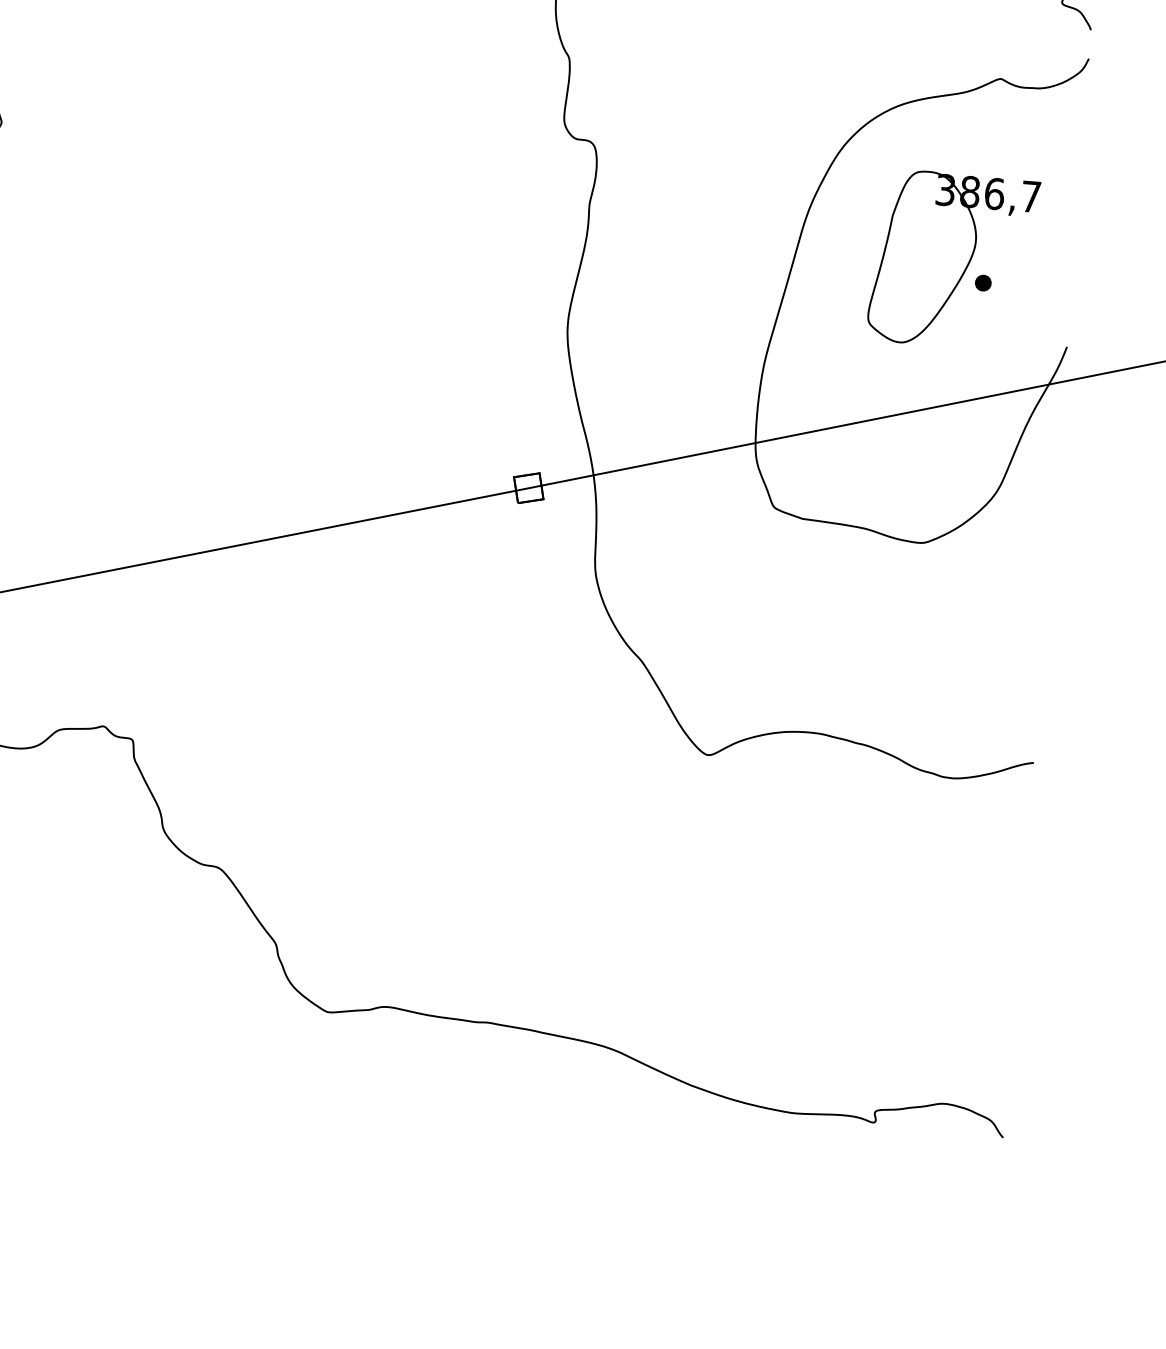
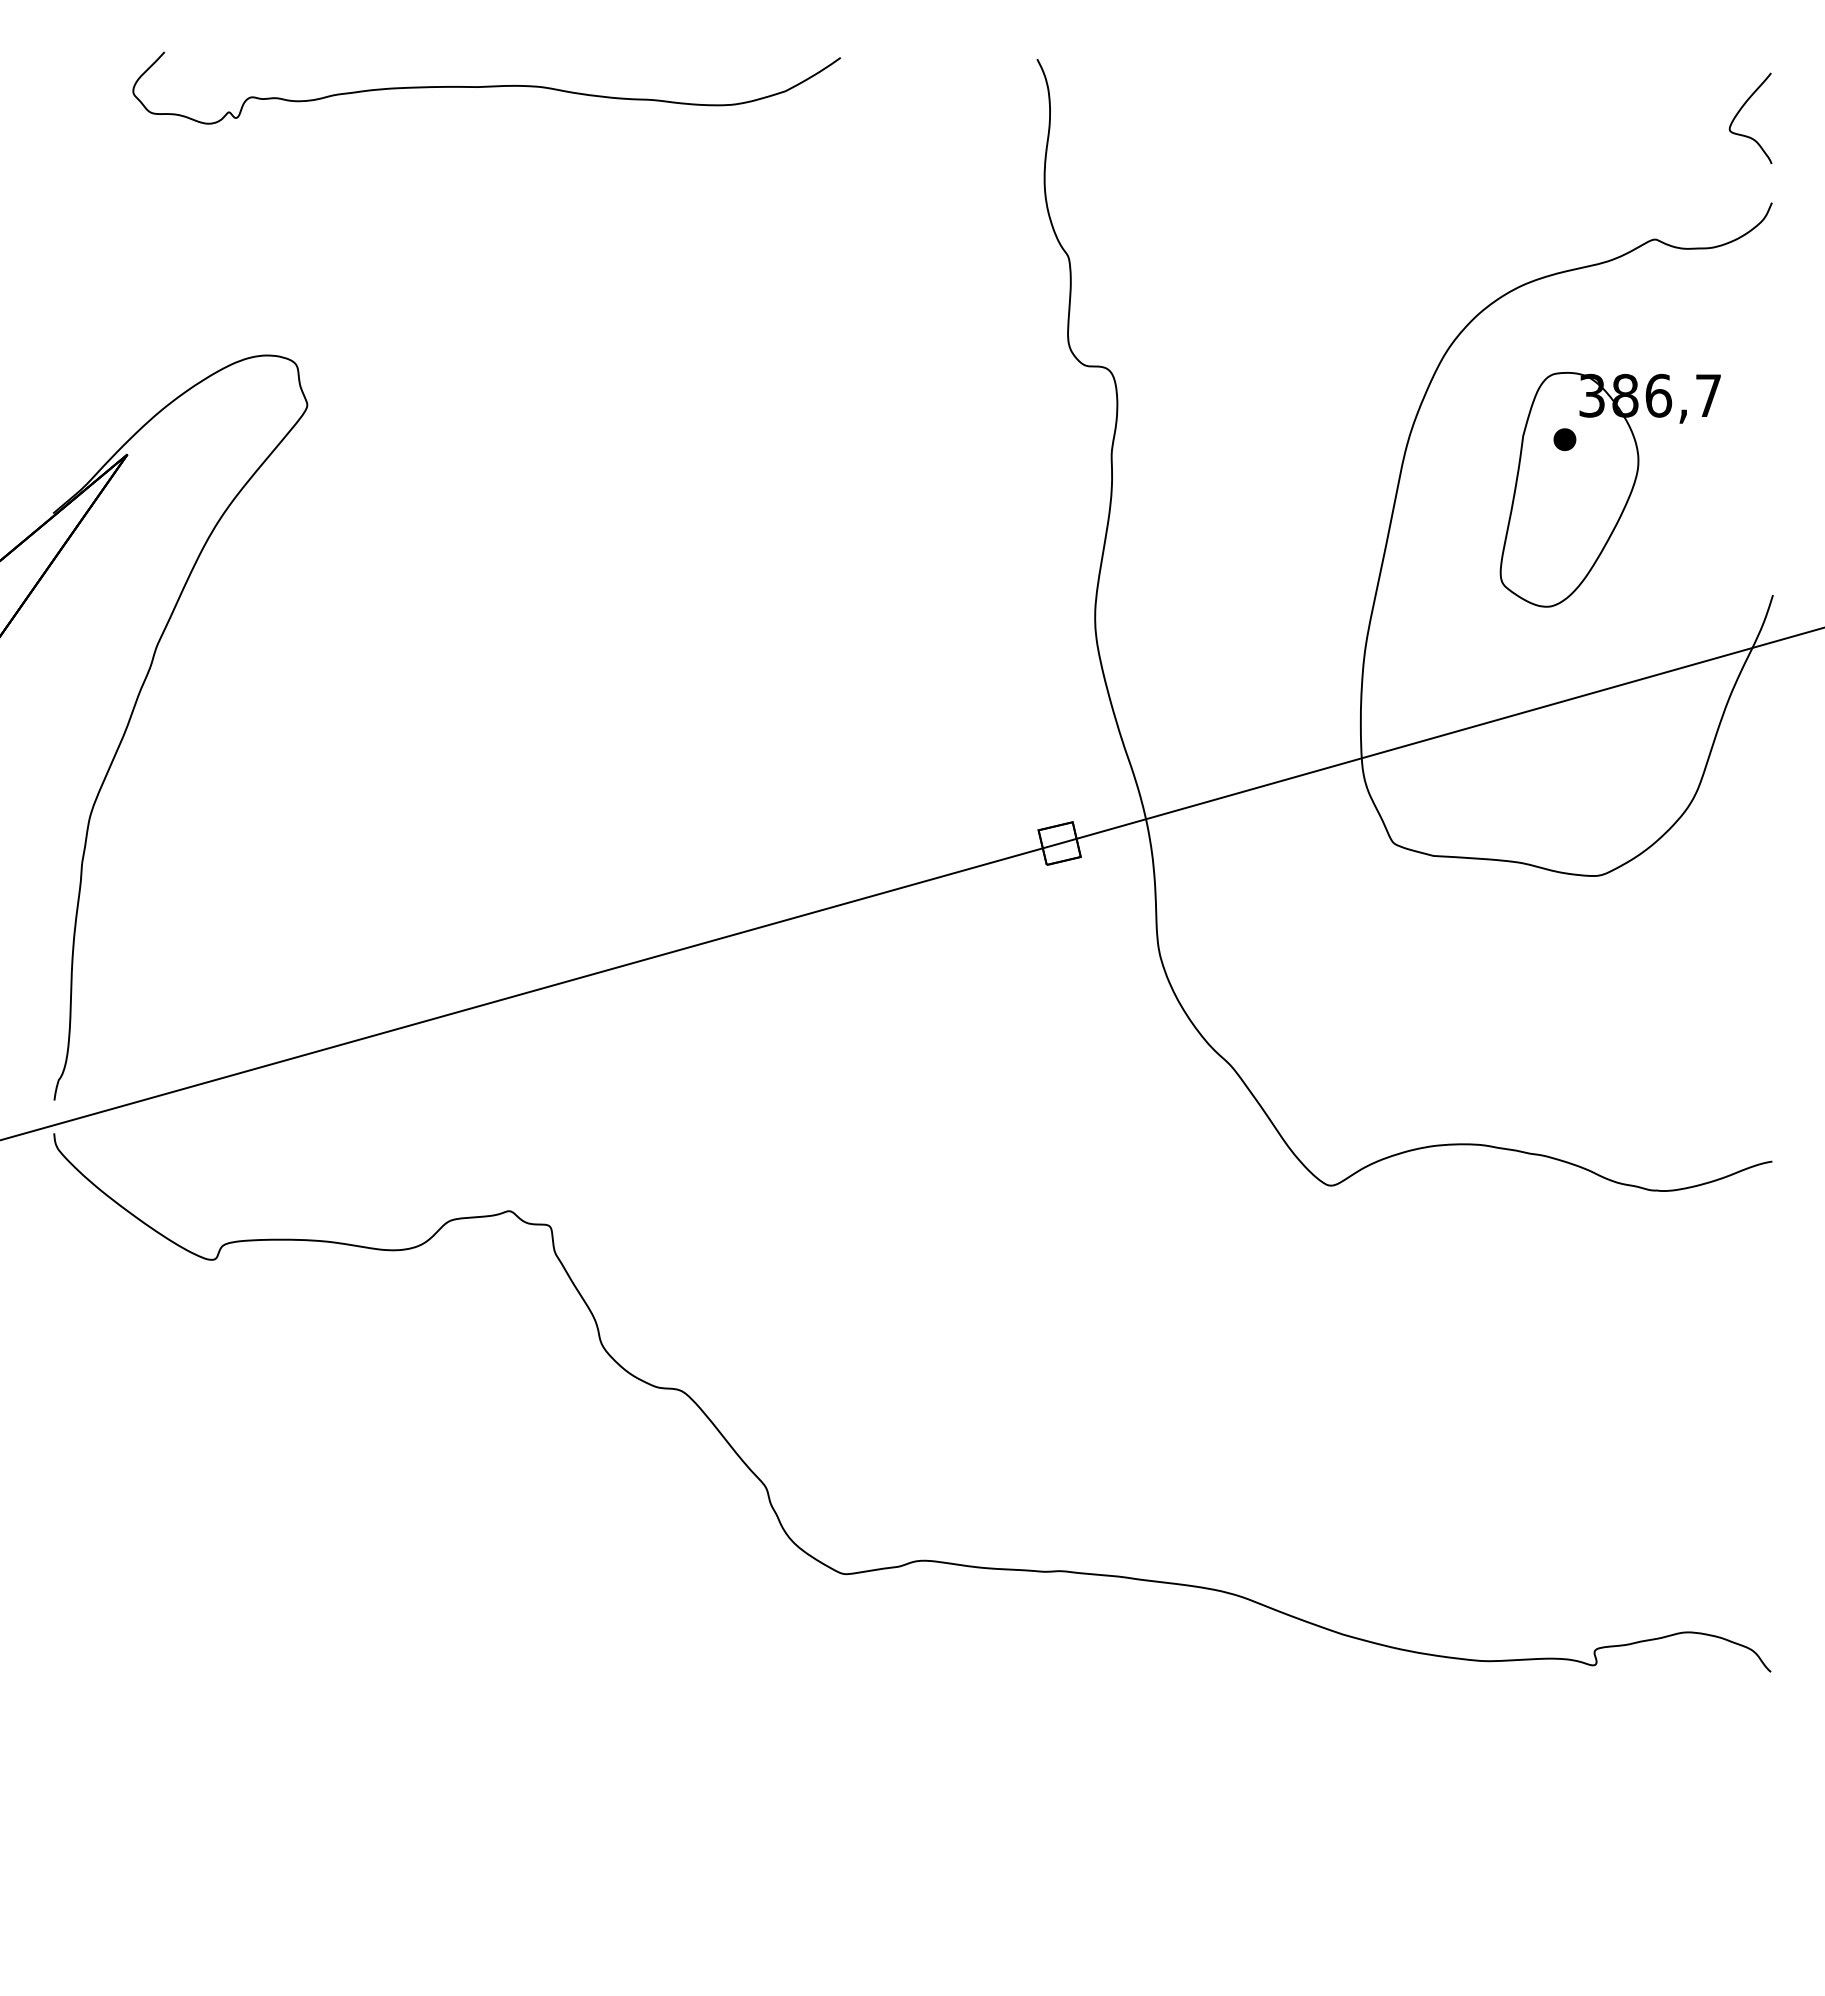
part: (983, 282) -> (1564, 439), moved

